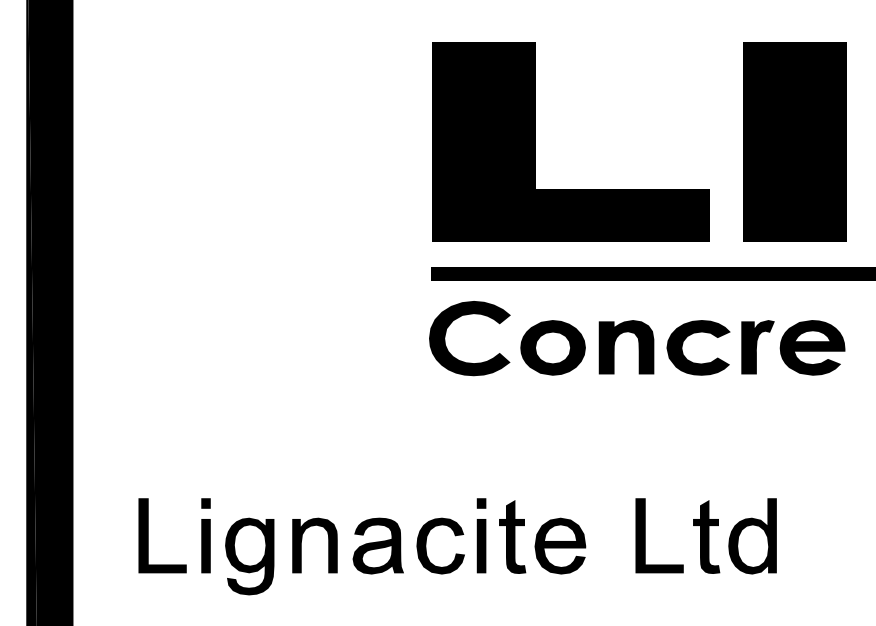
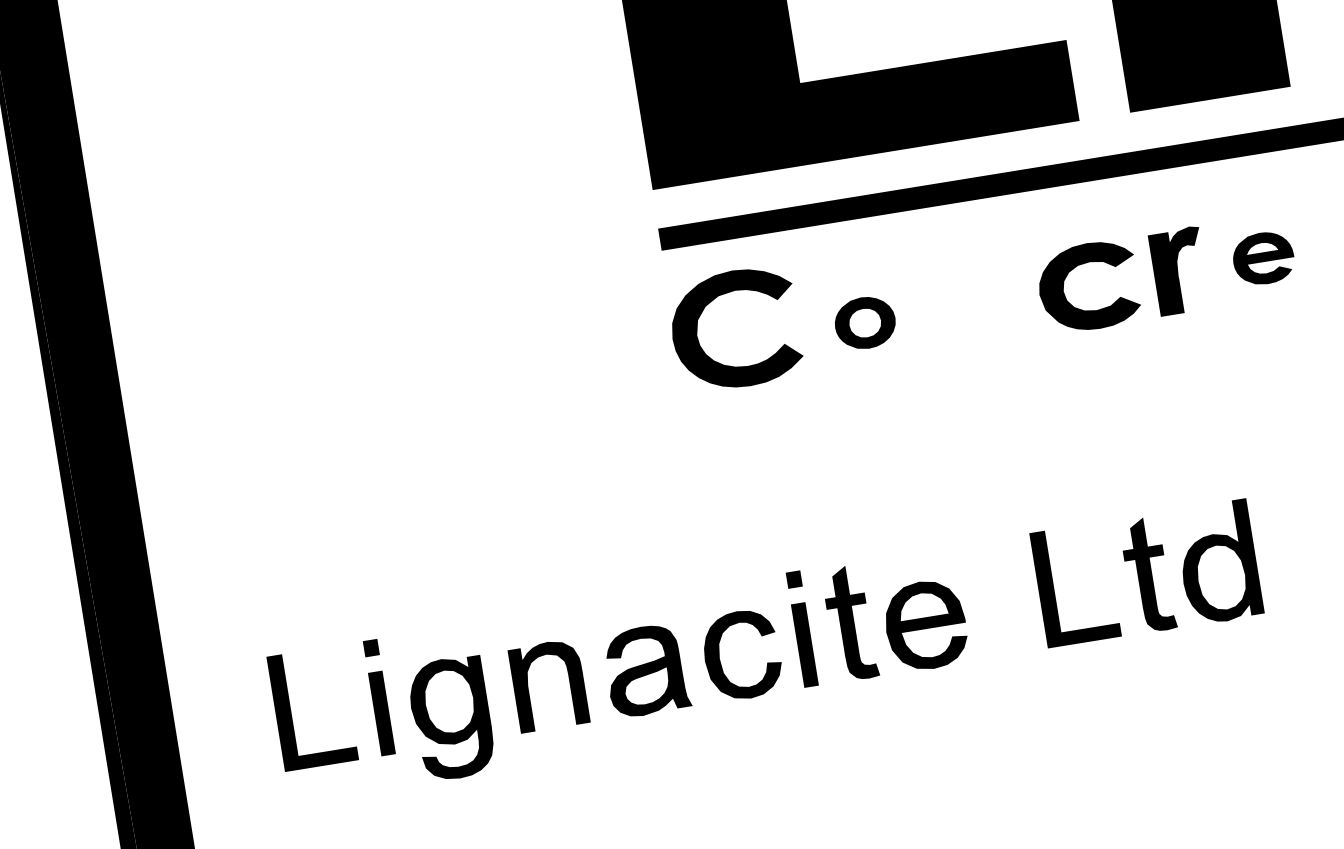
part: (552, 347) -> (864, 322), size x0.6
fill: (626, 347) -> (977, 304), removed
part: (812, 347) -> (1263, 257), size x0.6

